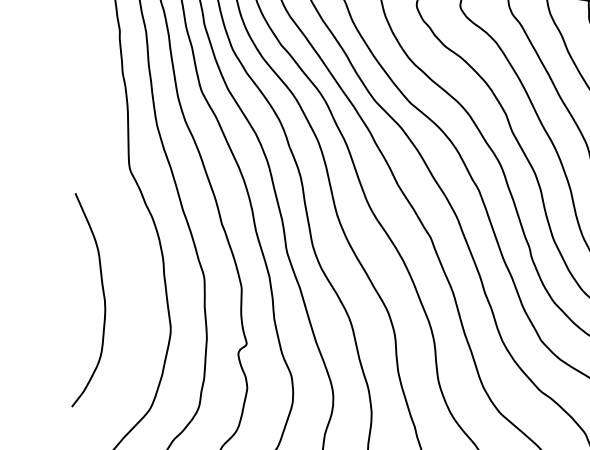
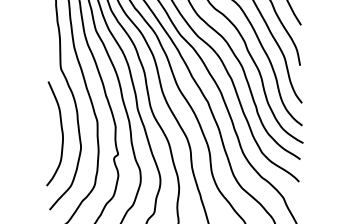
curve: (102, 299) -> (61, 133), moved

